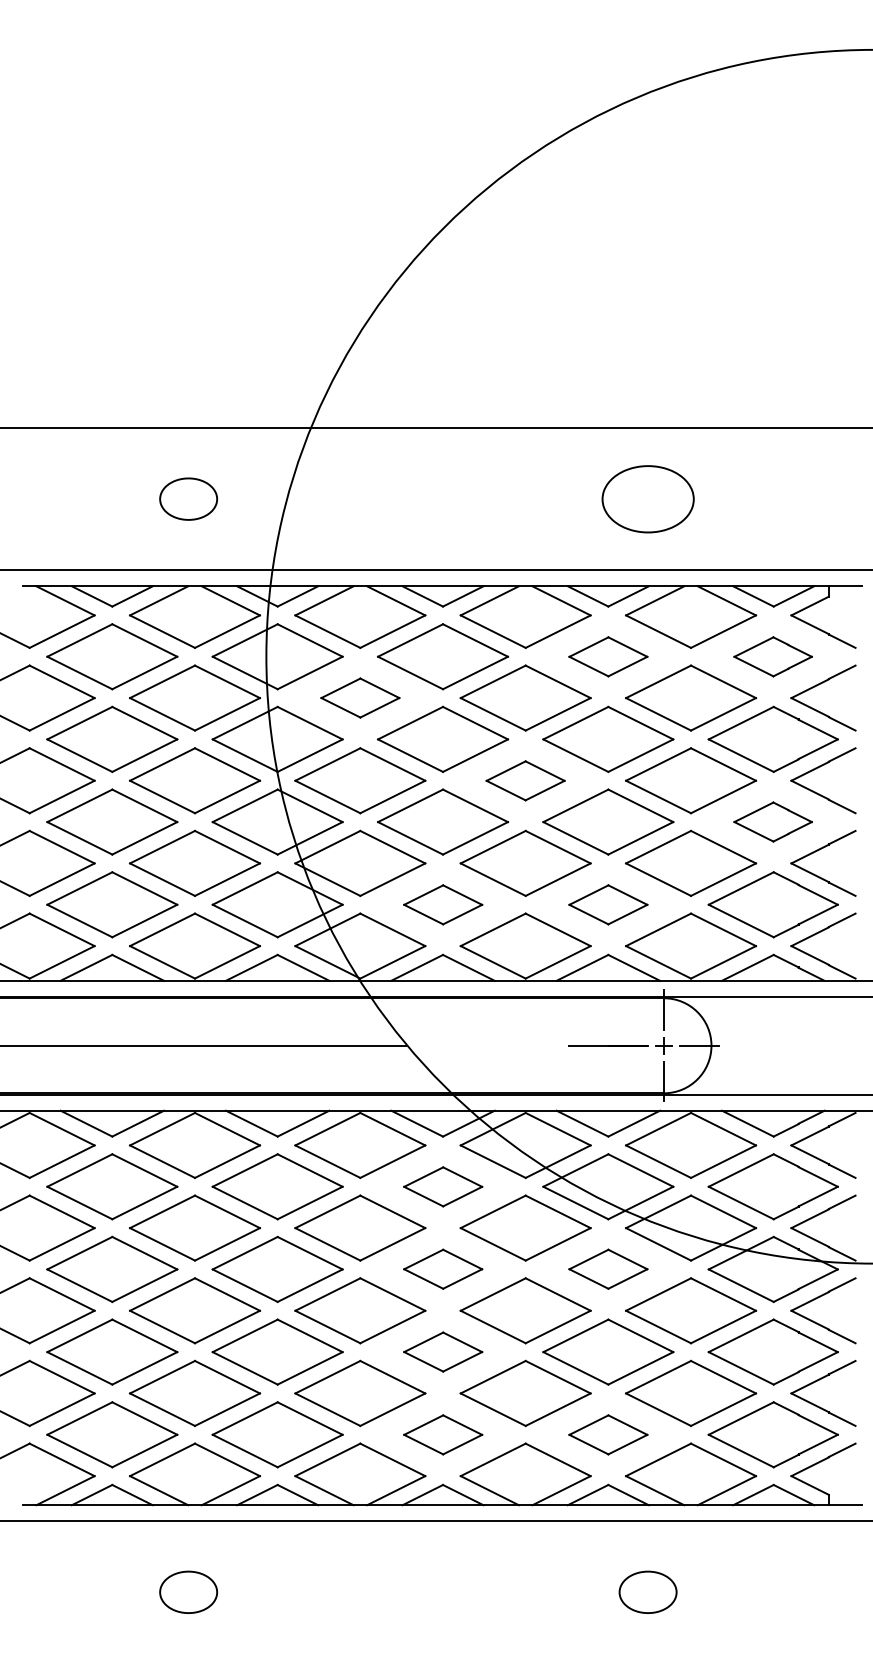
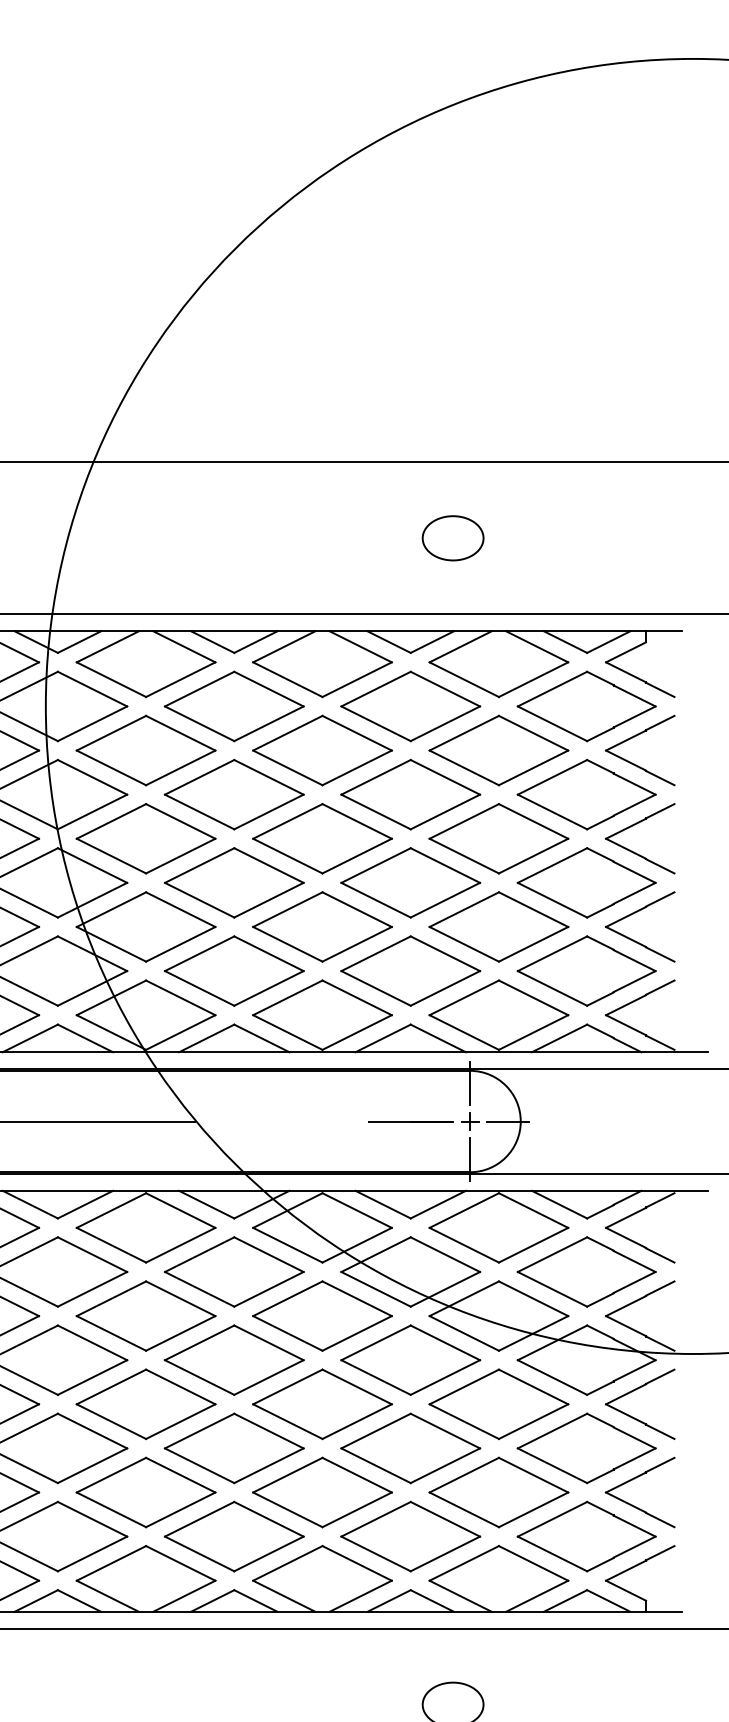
part: (647, 498) -> (452, 537), size x0.62
part: (608, 656) -> (410, 706), size x1.67
part: (772, 656) -> (585, 706), size x1.67
part: (360, 697) -> (146, 749), size x1.67
part: (525, 780) -> (322, 838), size x1.67
part: (772, 821) -> (585, 882), size x1.67
part: (443, 904) -> (234, 970), size x1.67
part: (608, 904) -> (410, 970), size x1.67
part: (443, 1186) -> (234, 1271), size x1.67
part: (443, 1268) -> (234, 1359), size x1.67
part: (608, 1268) -> (410, 1359), size x1.67
part: (443, 1351) -> (234, 1447), size x1.67
part: (443, 1434) -> (234, 1536), size x1.67
part: (608, 1434) -> (410, 1536), size x1.67

